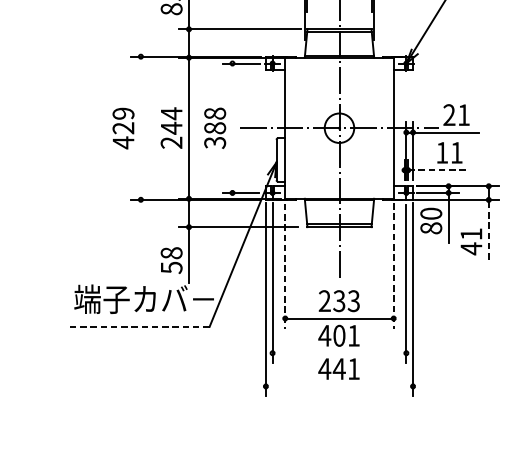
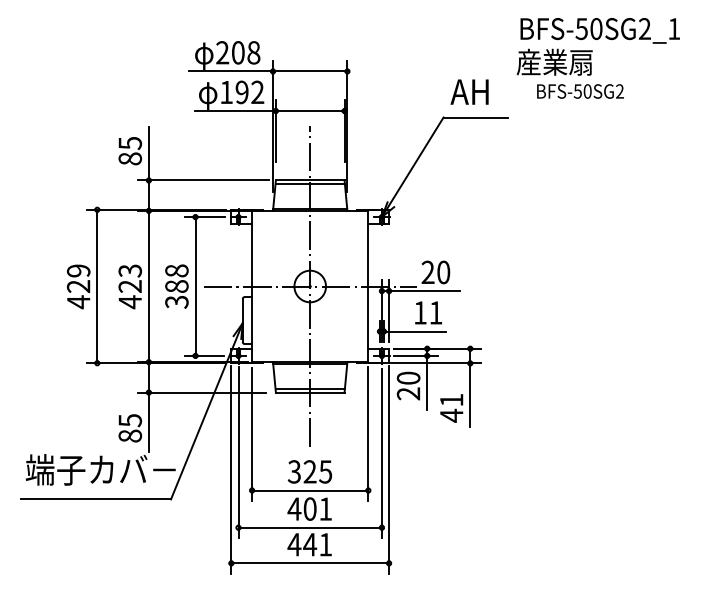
text: (463, 115) -> (443, 272), 21 -> 20
line: (141, 128) -> (97, 286), added
text: (171, 128) -> (130, 286), 244 -> 423
line: (232, 128) -> (195, 286), added
line: (436, 170) -> (414, 331), dashed -> solid
text: (431, 228) -> (408, 393), 80 -> 20
line: (488, 229) -> (470, 395), dashed -> solid
text: (170, 260) -> (129, 428), 58 -> 85
line: (285, 266) -> (252, 434), dashed -> solid
line: (393, 266) -> (368, 434), dashed -> solid
text: (338, 300) -> (309, 471), 233 -> 325
line: (140, 326) -> (96, 499), dashed -> solid
line: (339, 353) -> (310, 527), added
line: (339, 386) -> (310, 563), added

